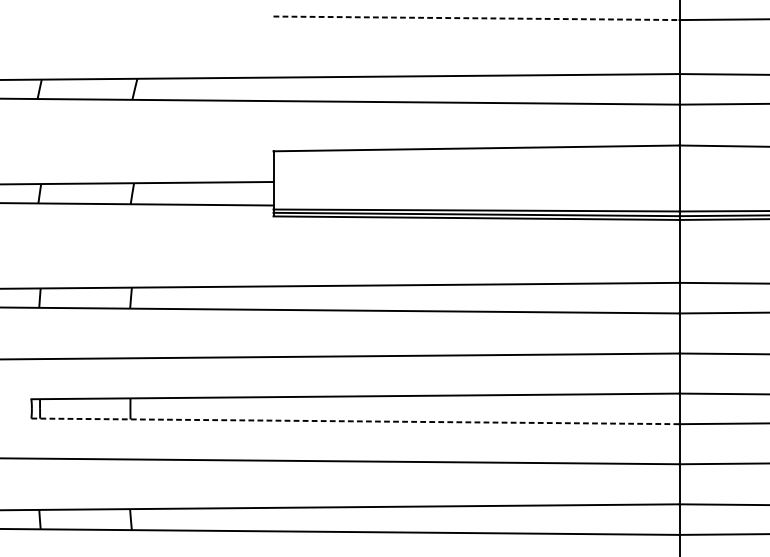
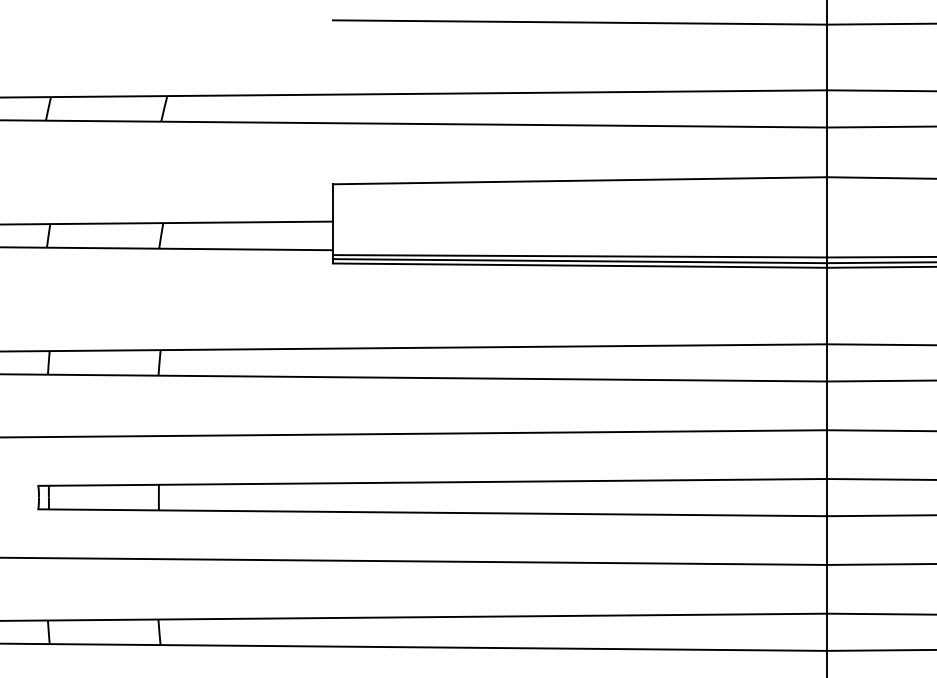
line: (476, 18) -> (579, 22), dashed -> solid
line: (356, 421) -> (433, 512), dashed -> solid

